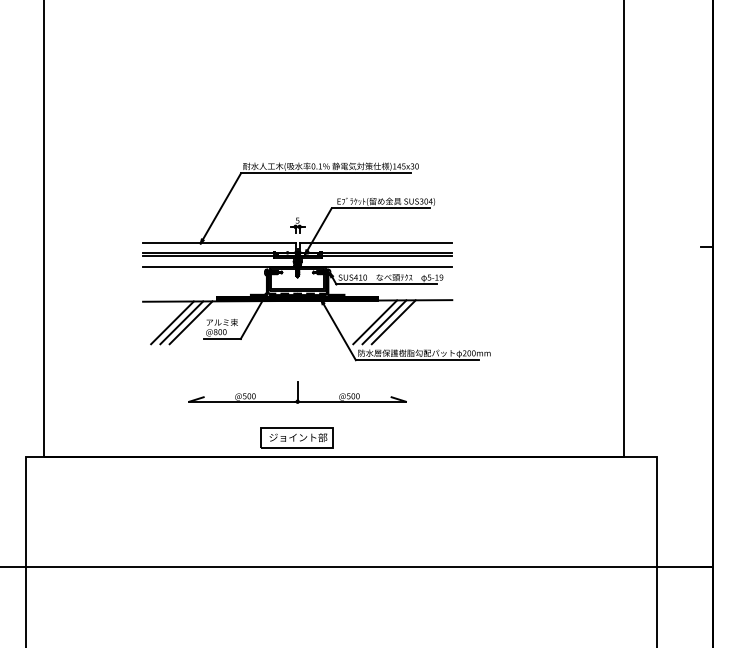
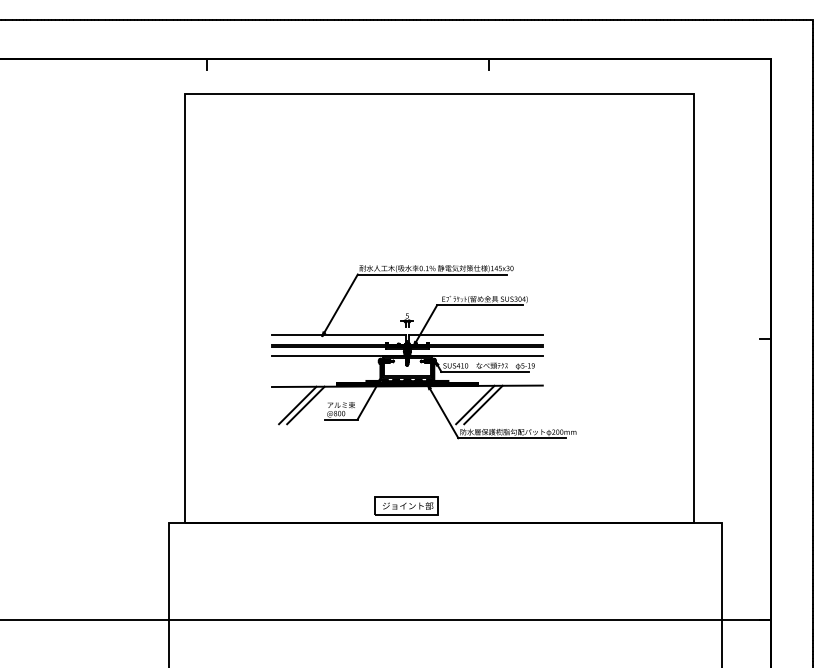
line: (393, 321) -> (491, 404), removed
line: (190, 322) -> (313, 405), removed
part: (297, 392) -> (407, 466), removed

